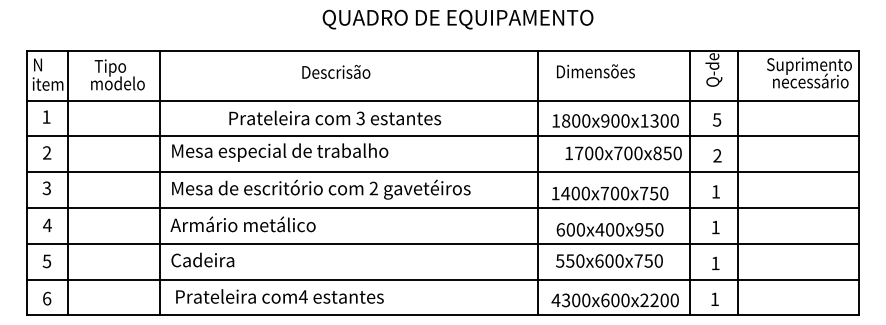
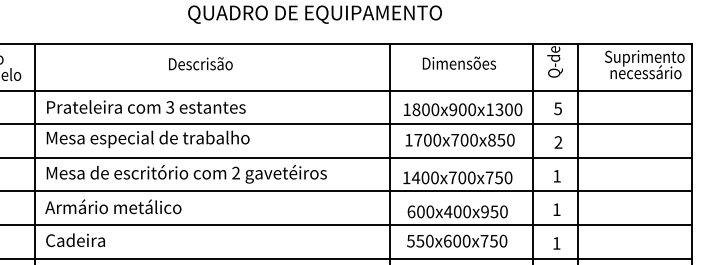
text: (595, 71) -> (459, 63), moved
text: (335, 117) -> (146, 106), moved
text: (623, 153) -> (459, 140), moved

